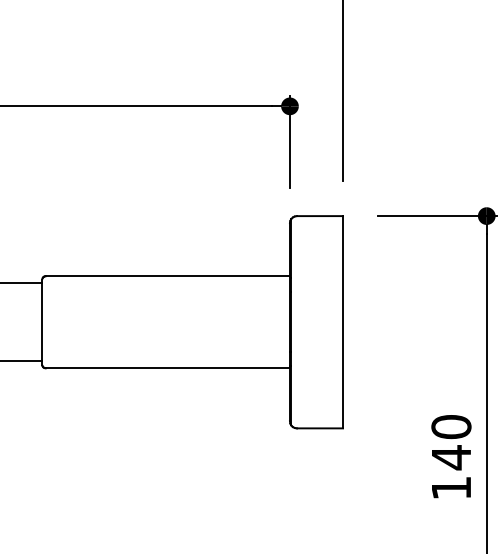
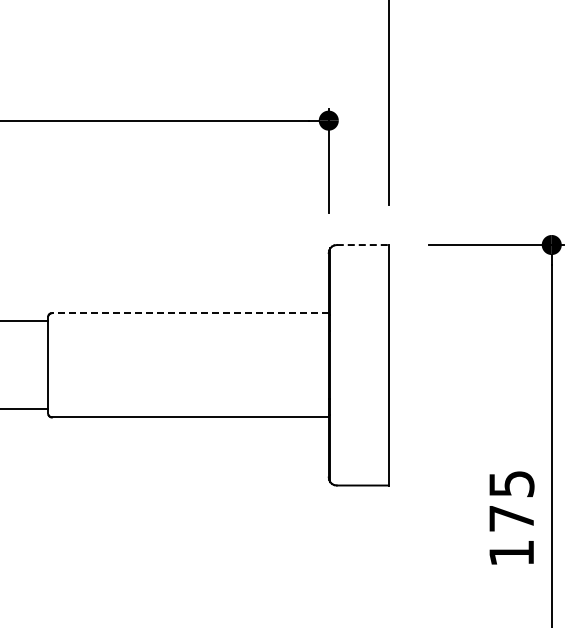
line: (320, 216) -> (363, 245), solid -> dashed
line: (167, 276) -> (189, 313), solid -> dashed
text: (451, 442) -> (511, 501), 140 -> 175

